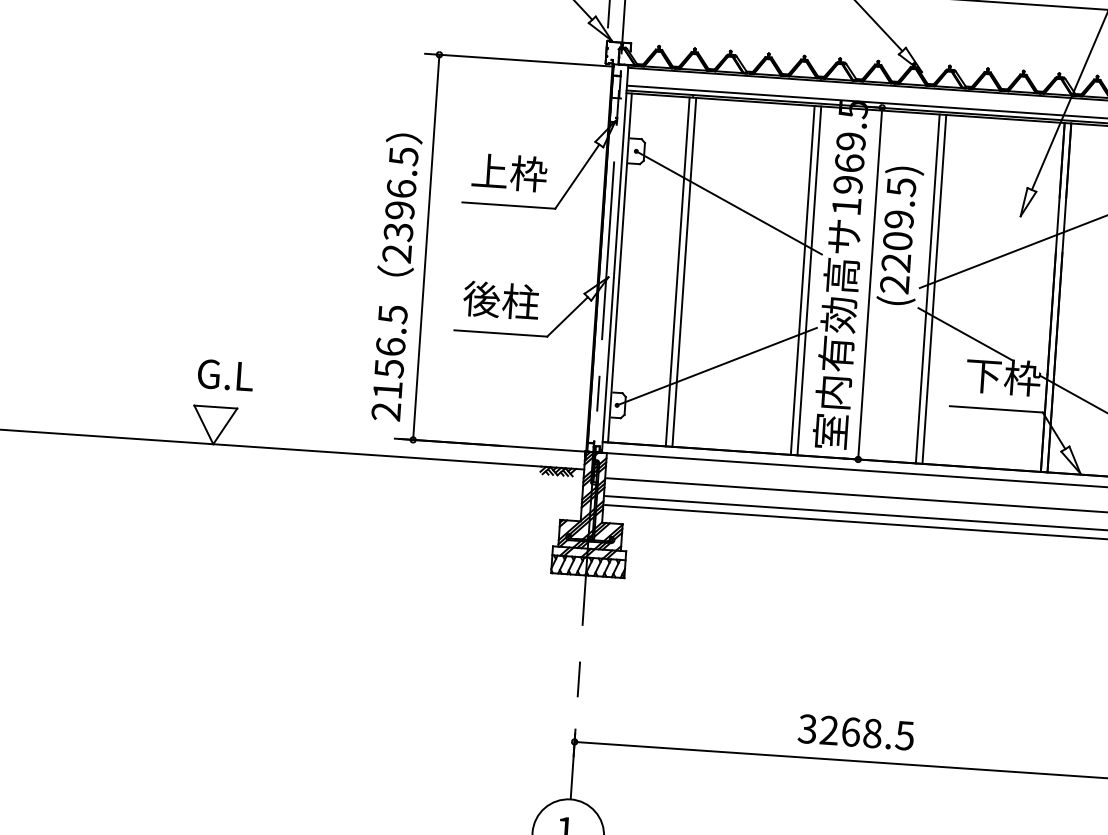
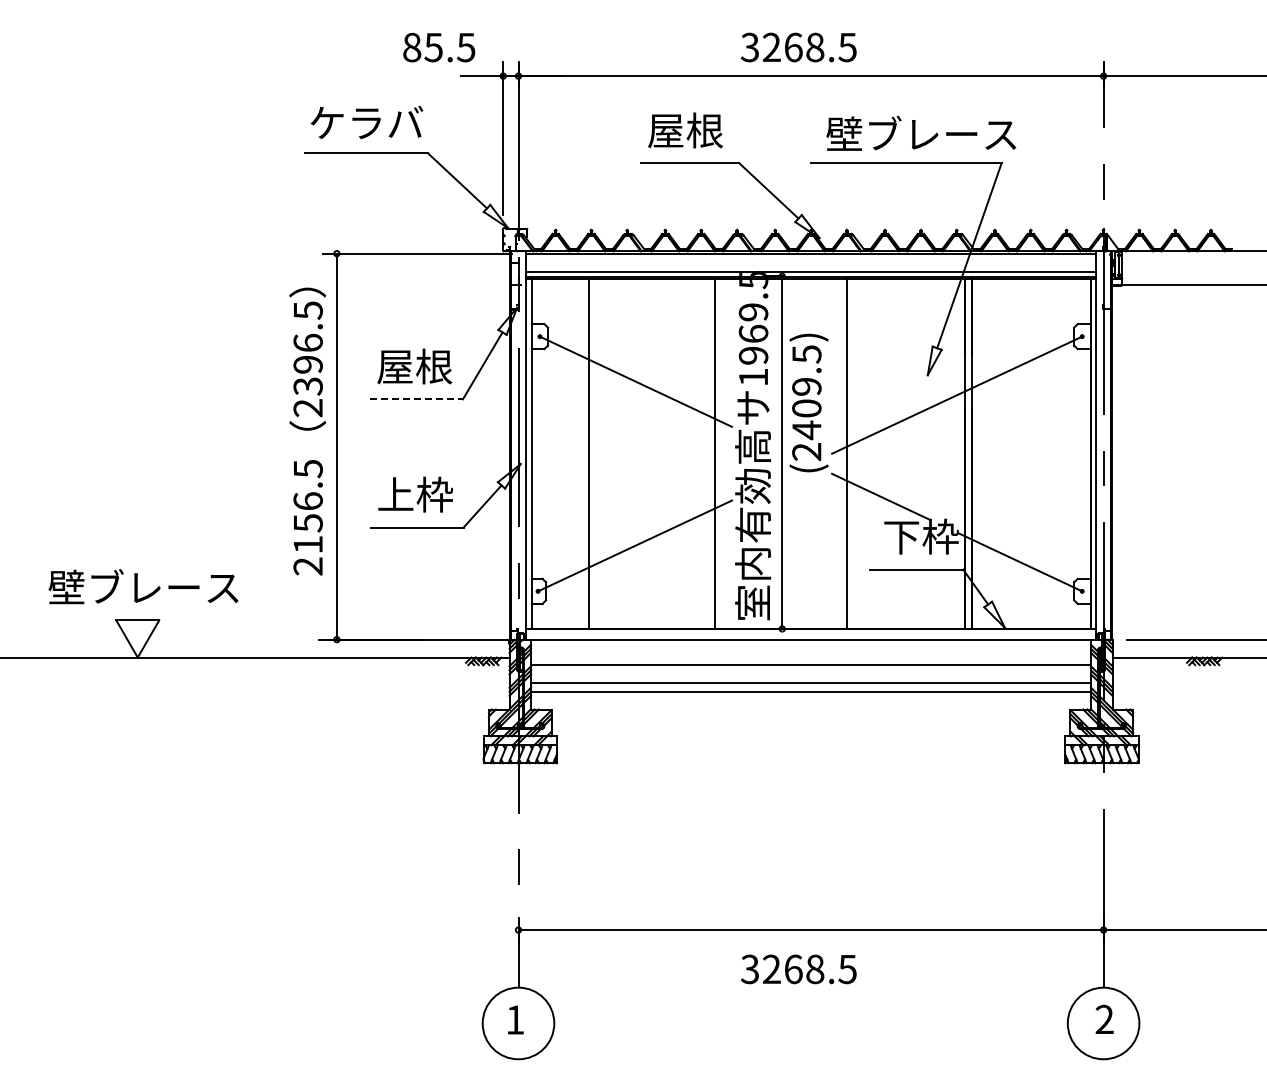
text: (509, 172) -> (414, 366), 上枠 -> 屋根
line: (508, 205) -> (416, 399), solid -> dashed
text: (895, 263) -> (806, 430), (2209.5) -> (2409.5)
line: (684, 271) -> (596, 453), removed
text: (394, 277) -> (307, 431), moved
line: (809, 280) -> (721, 453), removed
line: (928, 288) -> (840, 453), removed
text: (501, 300) -> (415, 494), 後柱 -> 上枠
text: (223, 373) -> (143, 586), G.L -> 壁ブレース
text: (855, 732) -> (798, 969), moved

